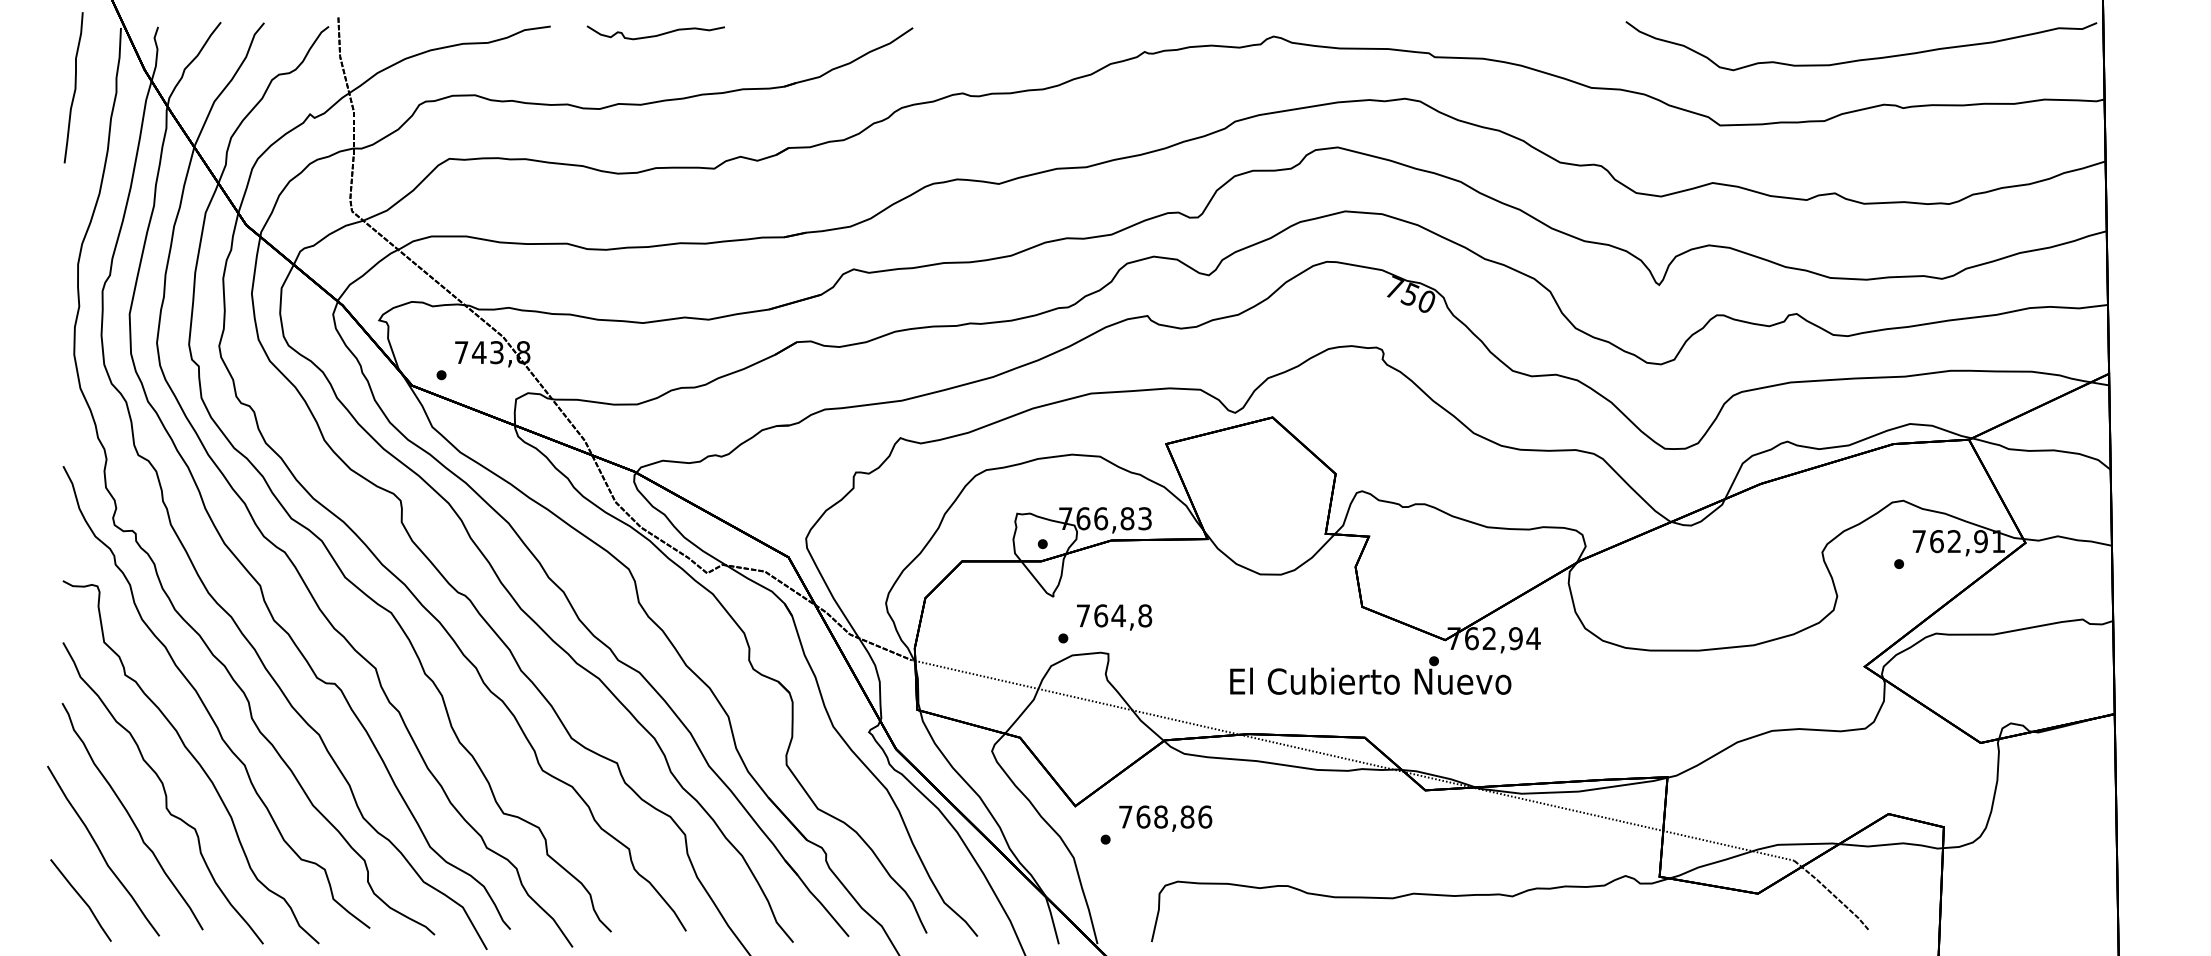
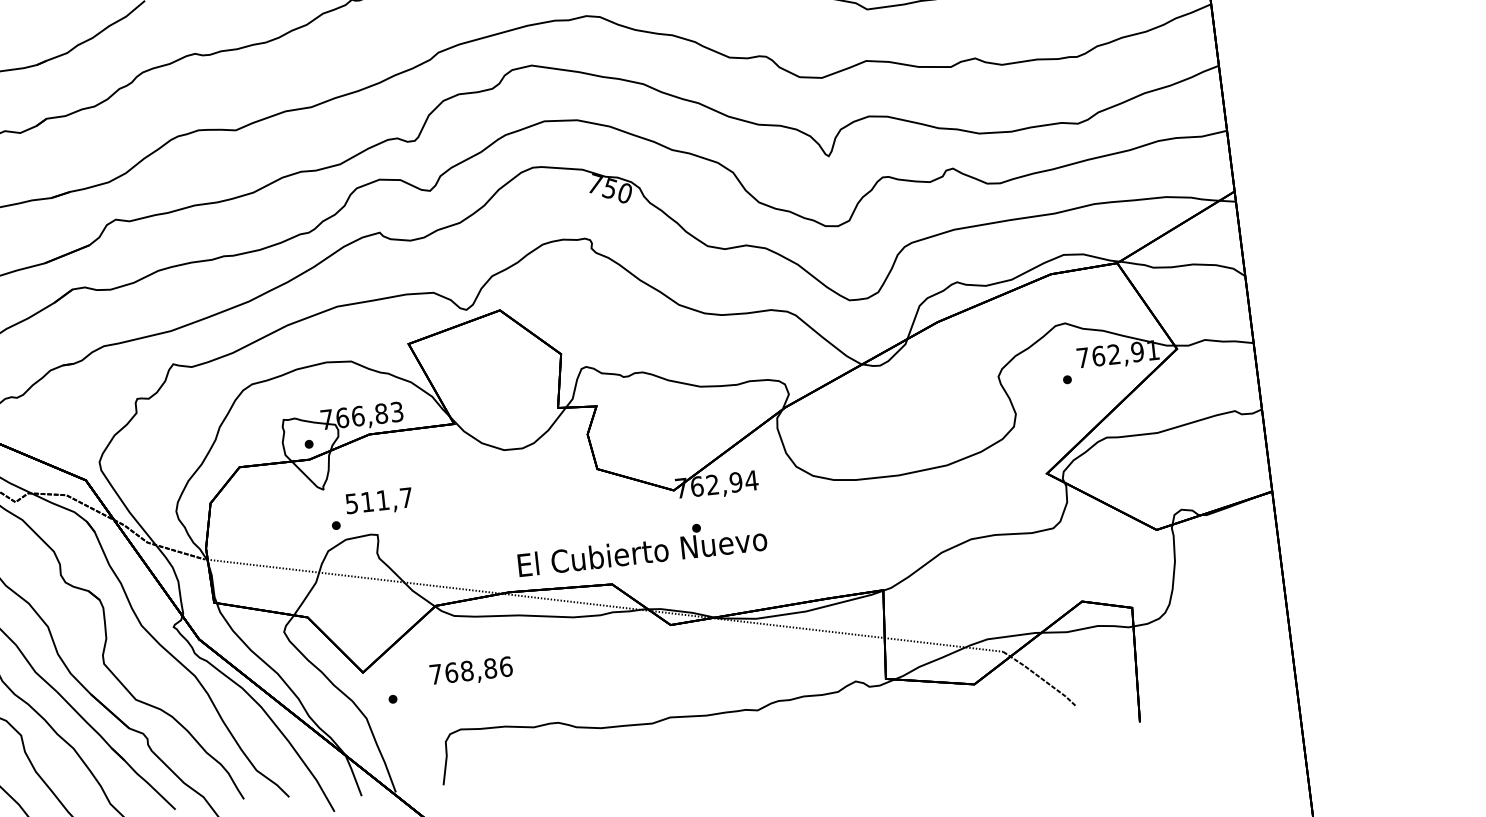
text: (1114, 615) -> (379, 500), 764,8 -> 511,7
text: (1370, 675) -> (641, 547), moved
text: (1165, 818) -> (471, 671), moved

